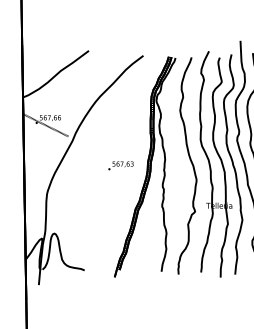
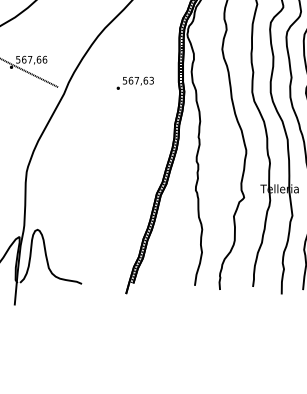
text: (120, 165) -> (134, 82), moved

